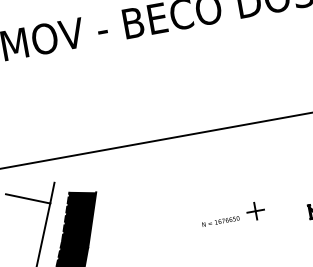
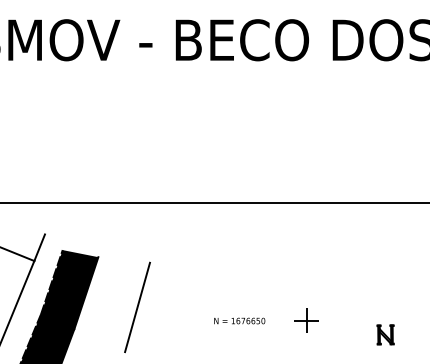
text: (220, 221) -> (239, 320), moved
line: (131, 223) -> (137, 307), added

